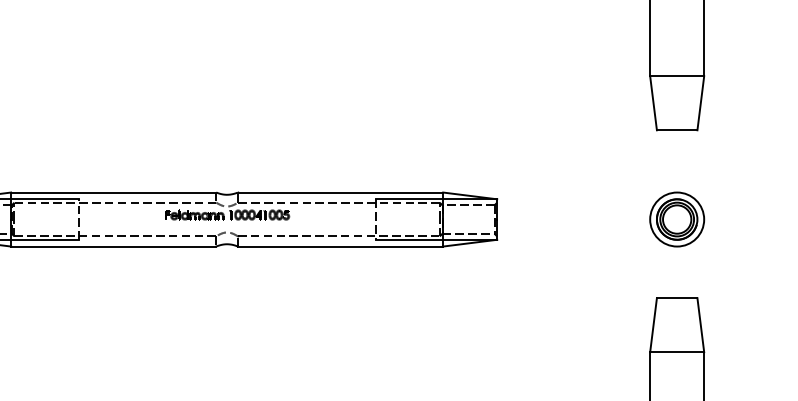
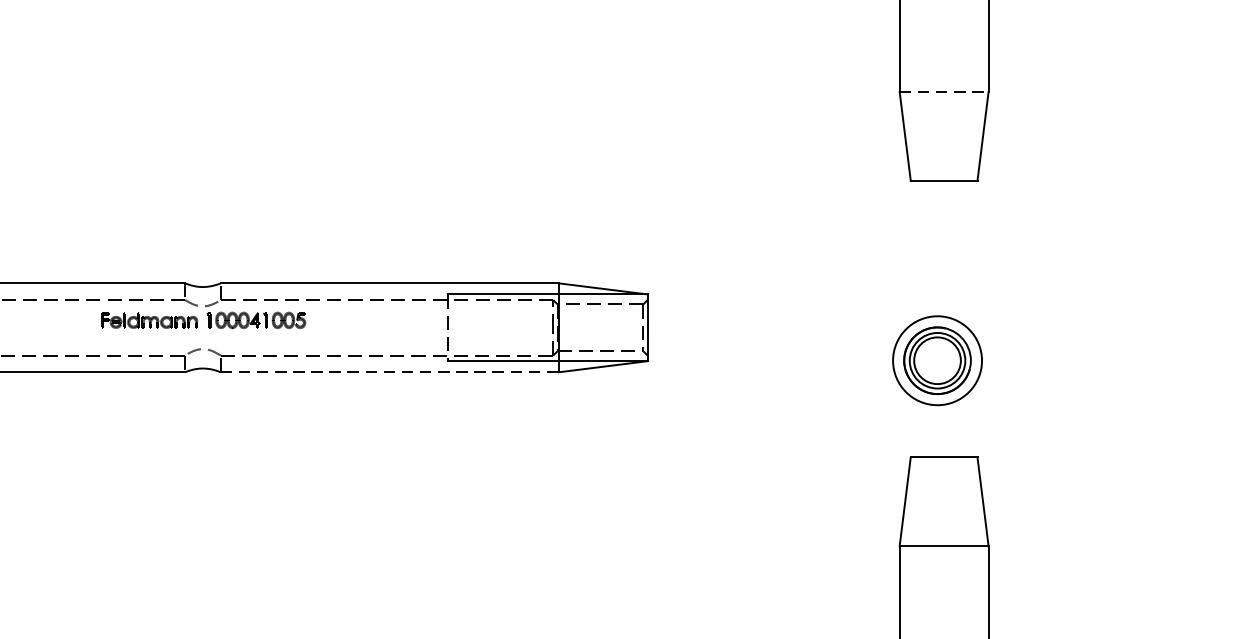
line: (677, 76) -> (944, 92), solid -> dashed
part: (677, 219) -> (938, 360), moved
line: (340, 246) -> (389, 372), solid -> dashed

